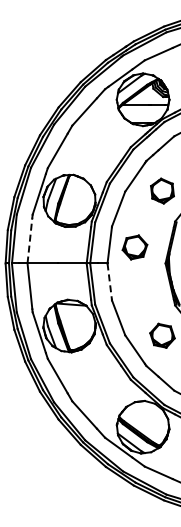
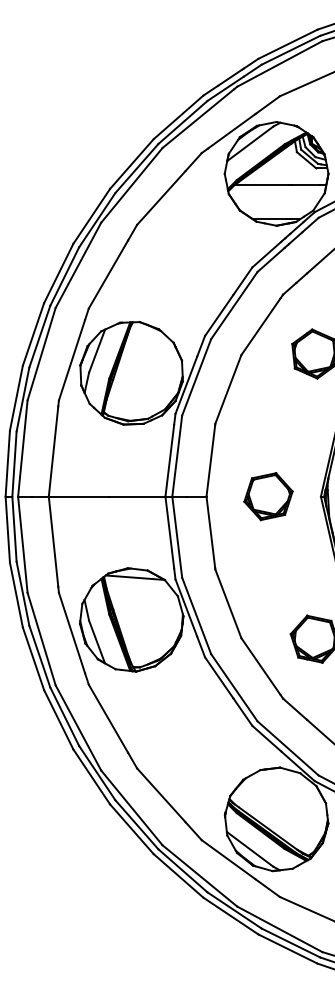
line: (29, 240) -> (52, 451), dashed -> solid
part: (134, 247) -> (267, 496), moved
line: (109, 282) -> (210, 534), dashed -> solid

